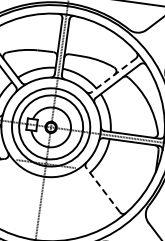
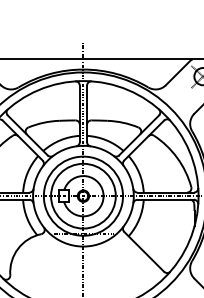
line: (113, 75) -> (138, 135), dashed -> solid
line: (102, 189) -> (143, 251), dashed -> solid

